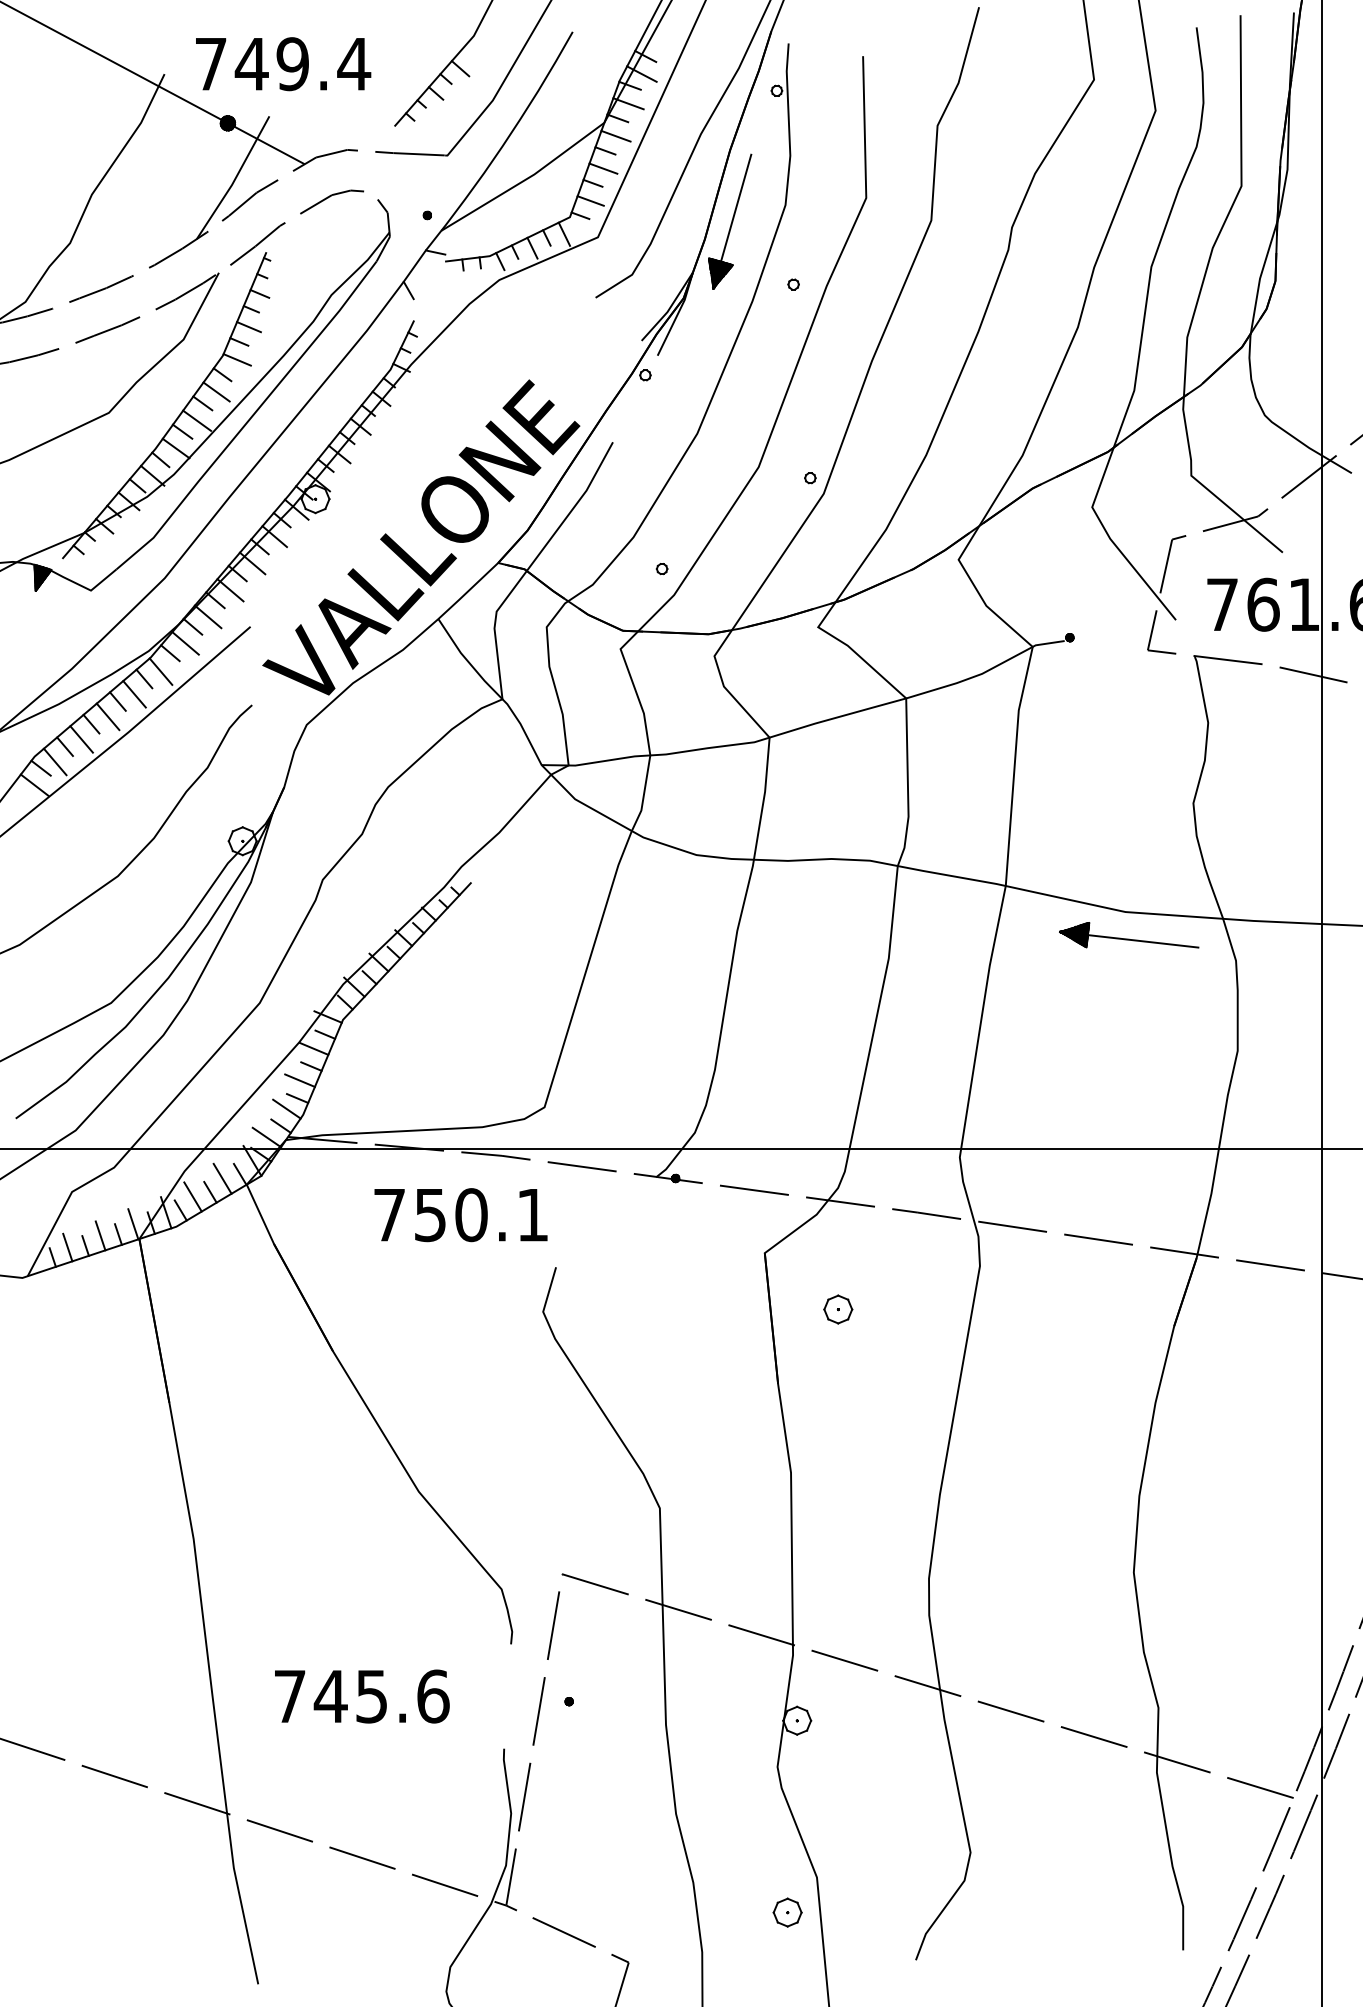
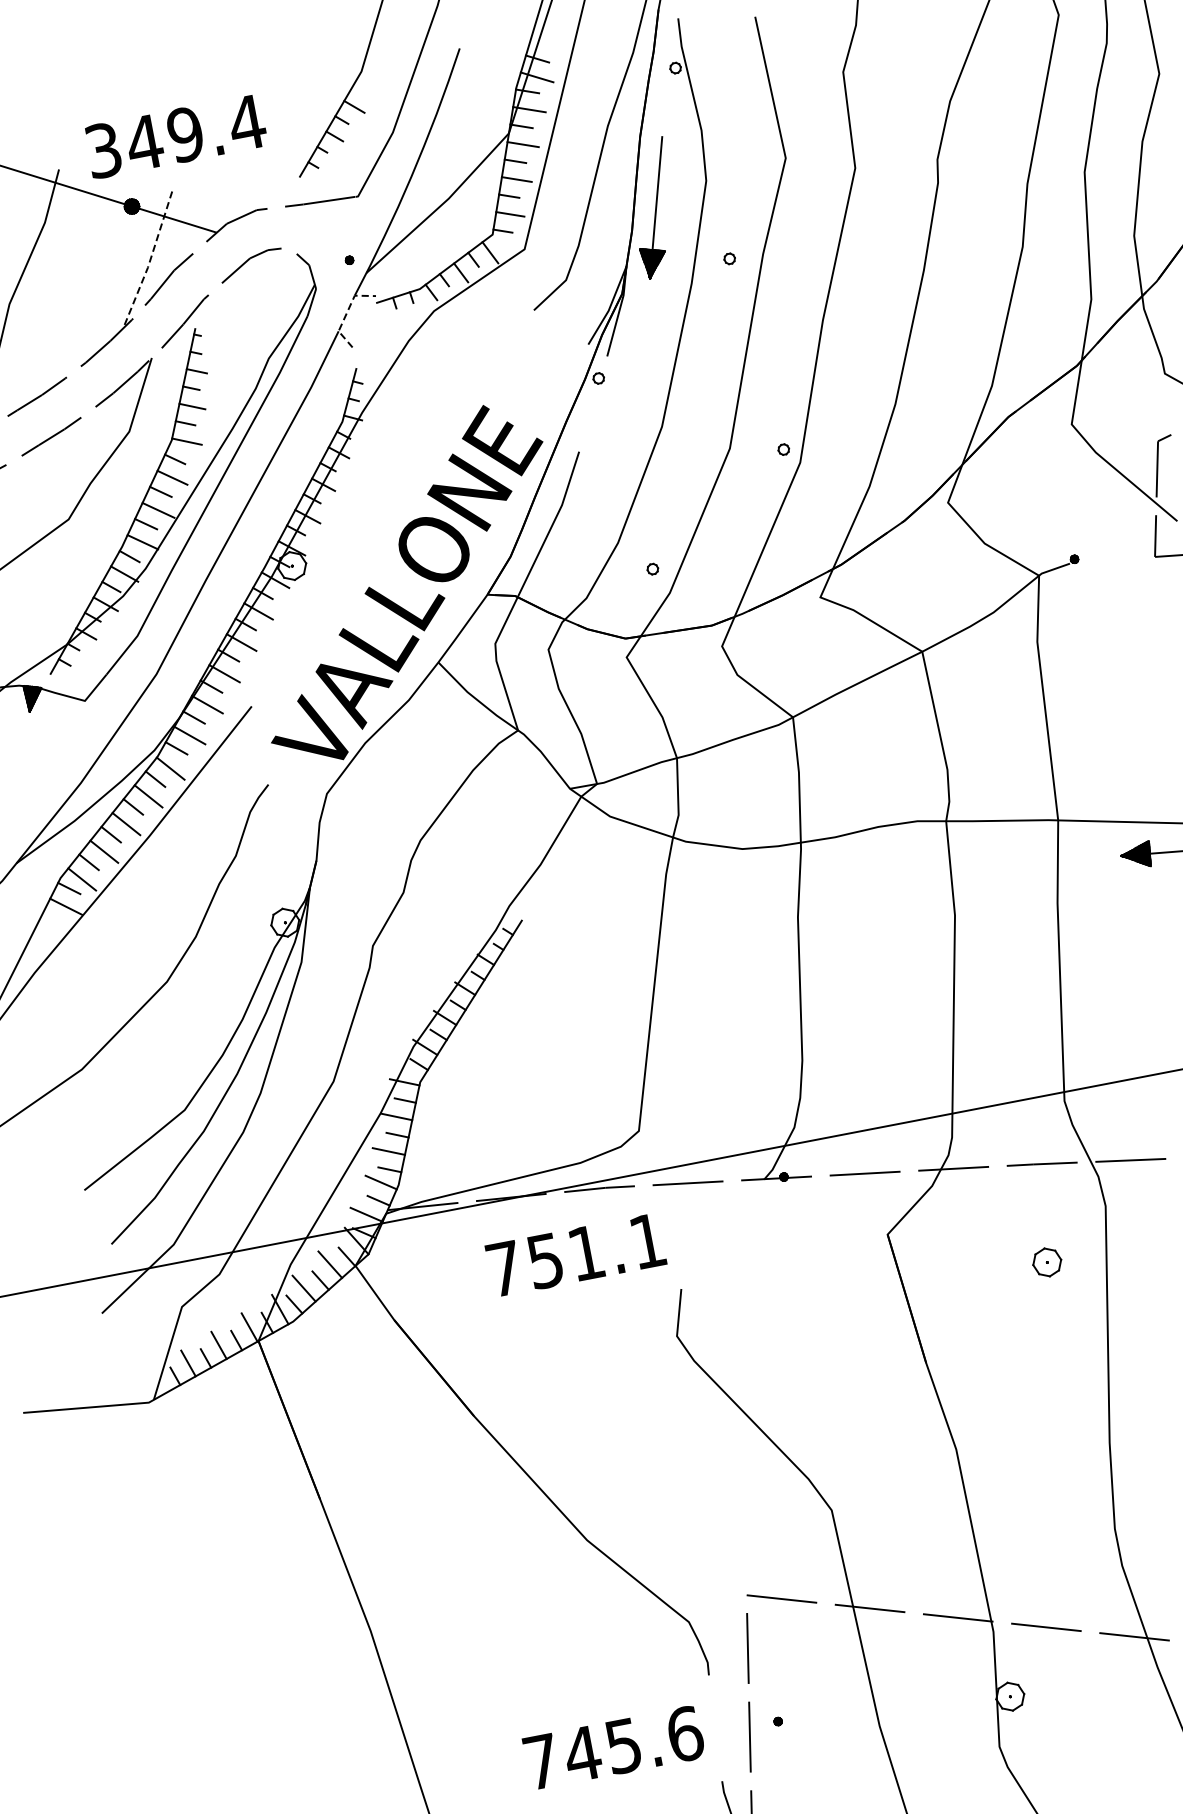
text: (210, 64) -> (103, 150), 749.4 -> 349.4
line: (234, 179) -> (149, 261), solid -> dashed
line: (415, 265) -> (347, 312), solid -> dashed
text: (471, 1215) -> (586, 1253), 750.1 -> 751.1
part: (838, 1309) -> (1047, 1262), moved
text: (362, 1696) -> (614, 1747), moved

